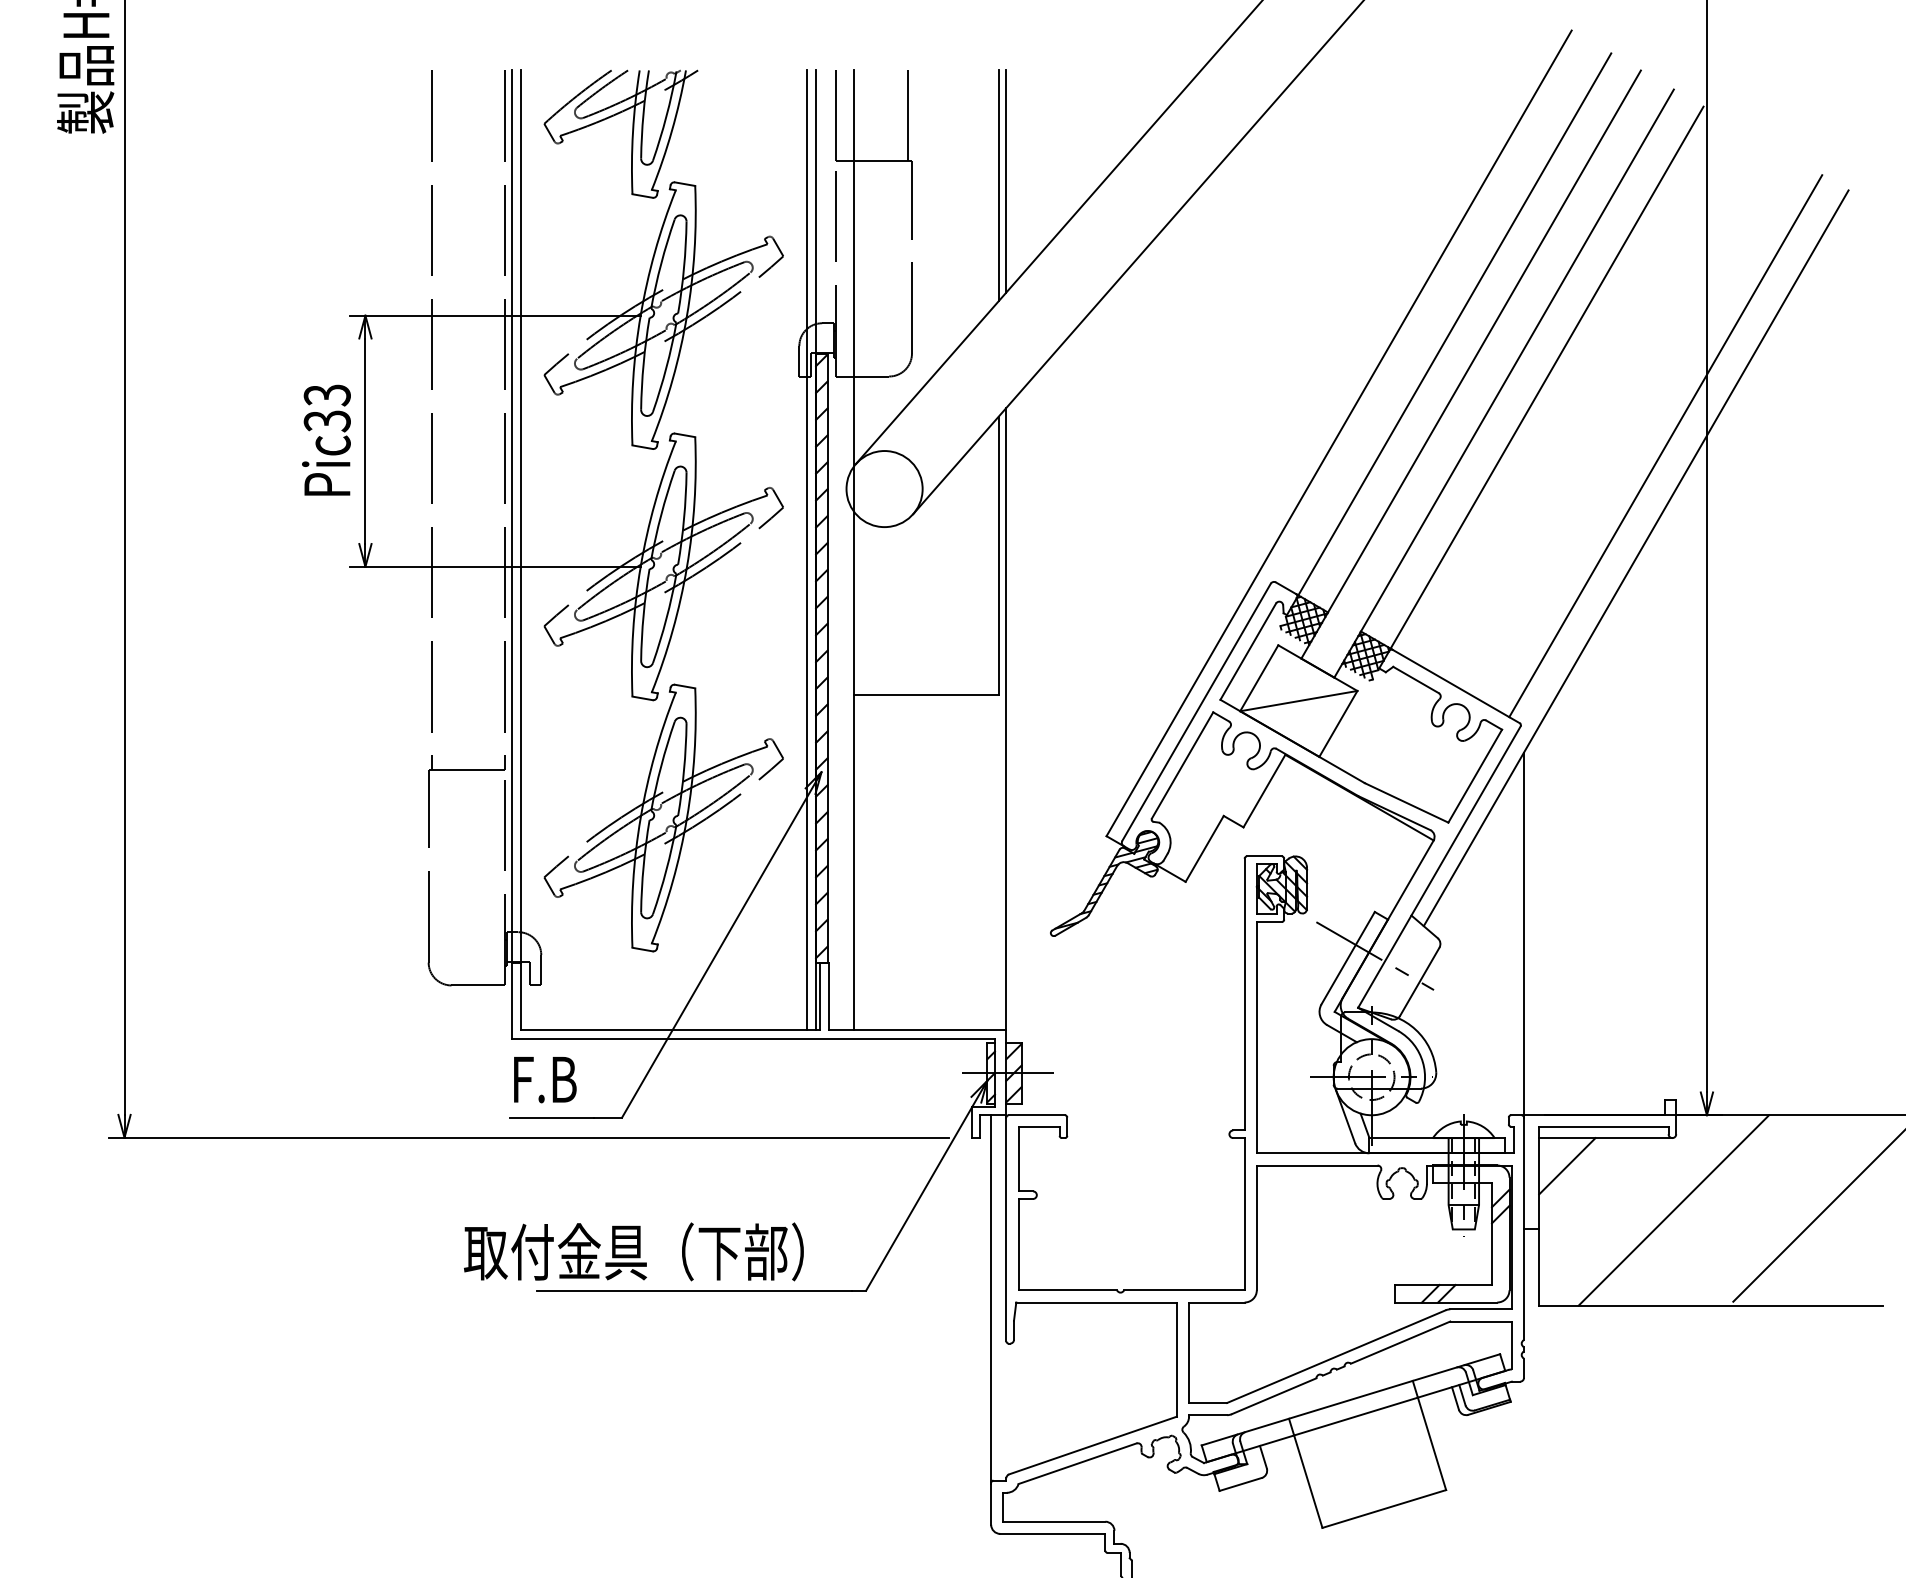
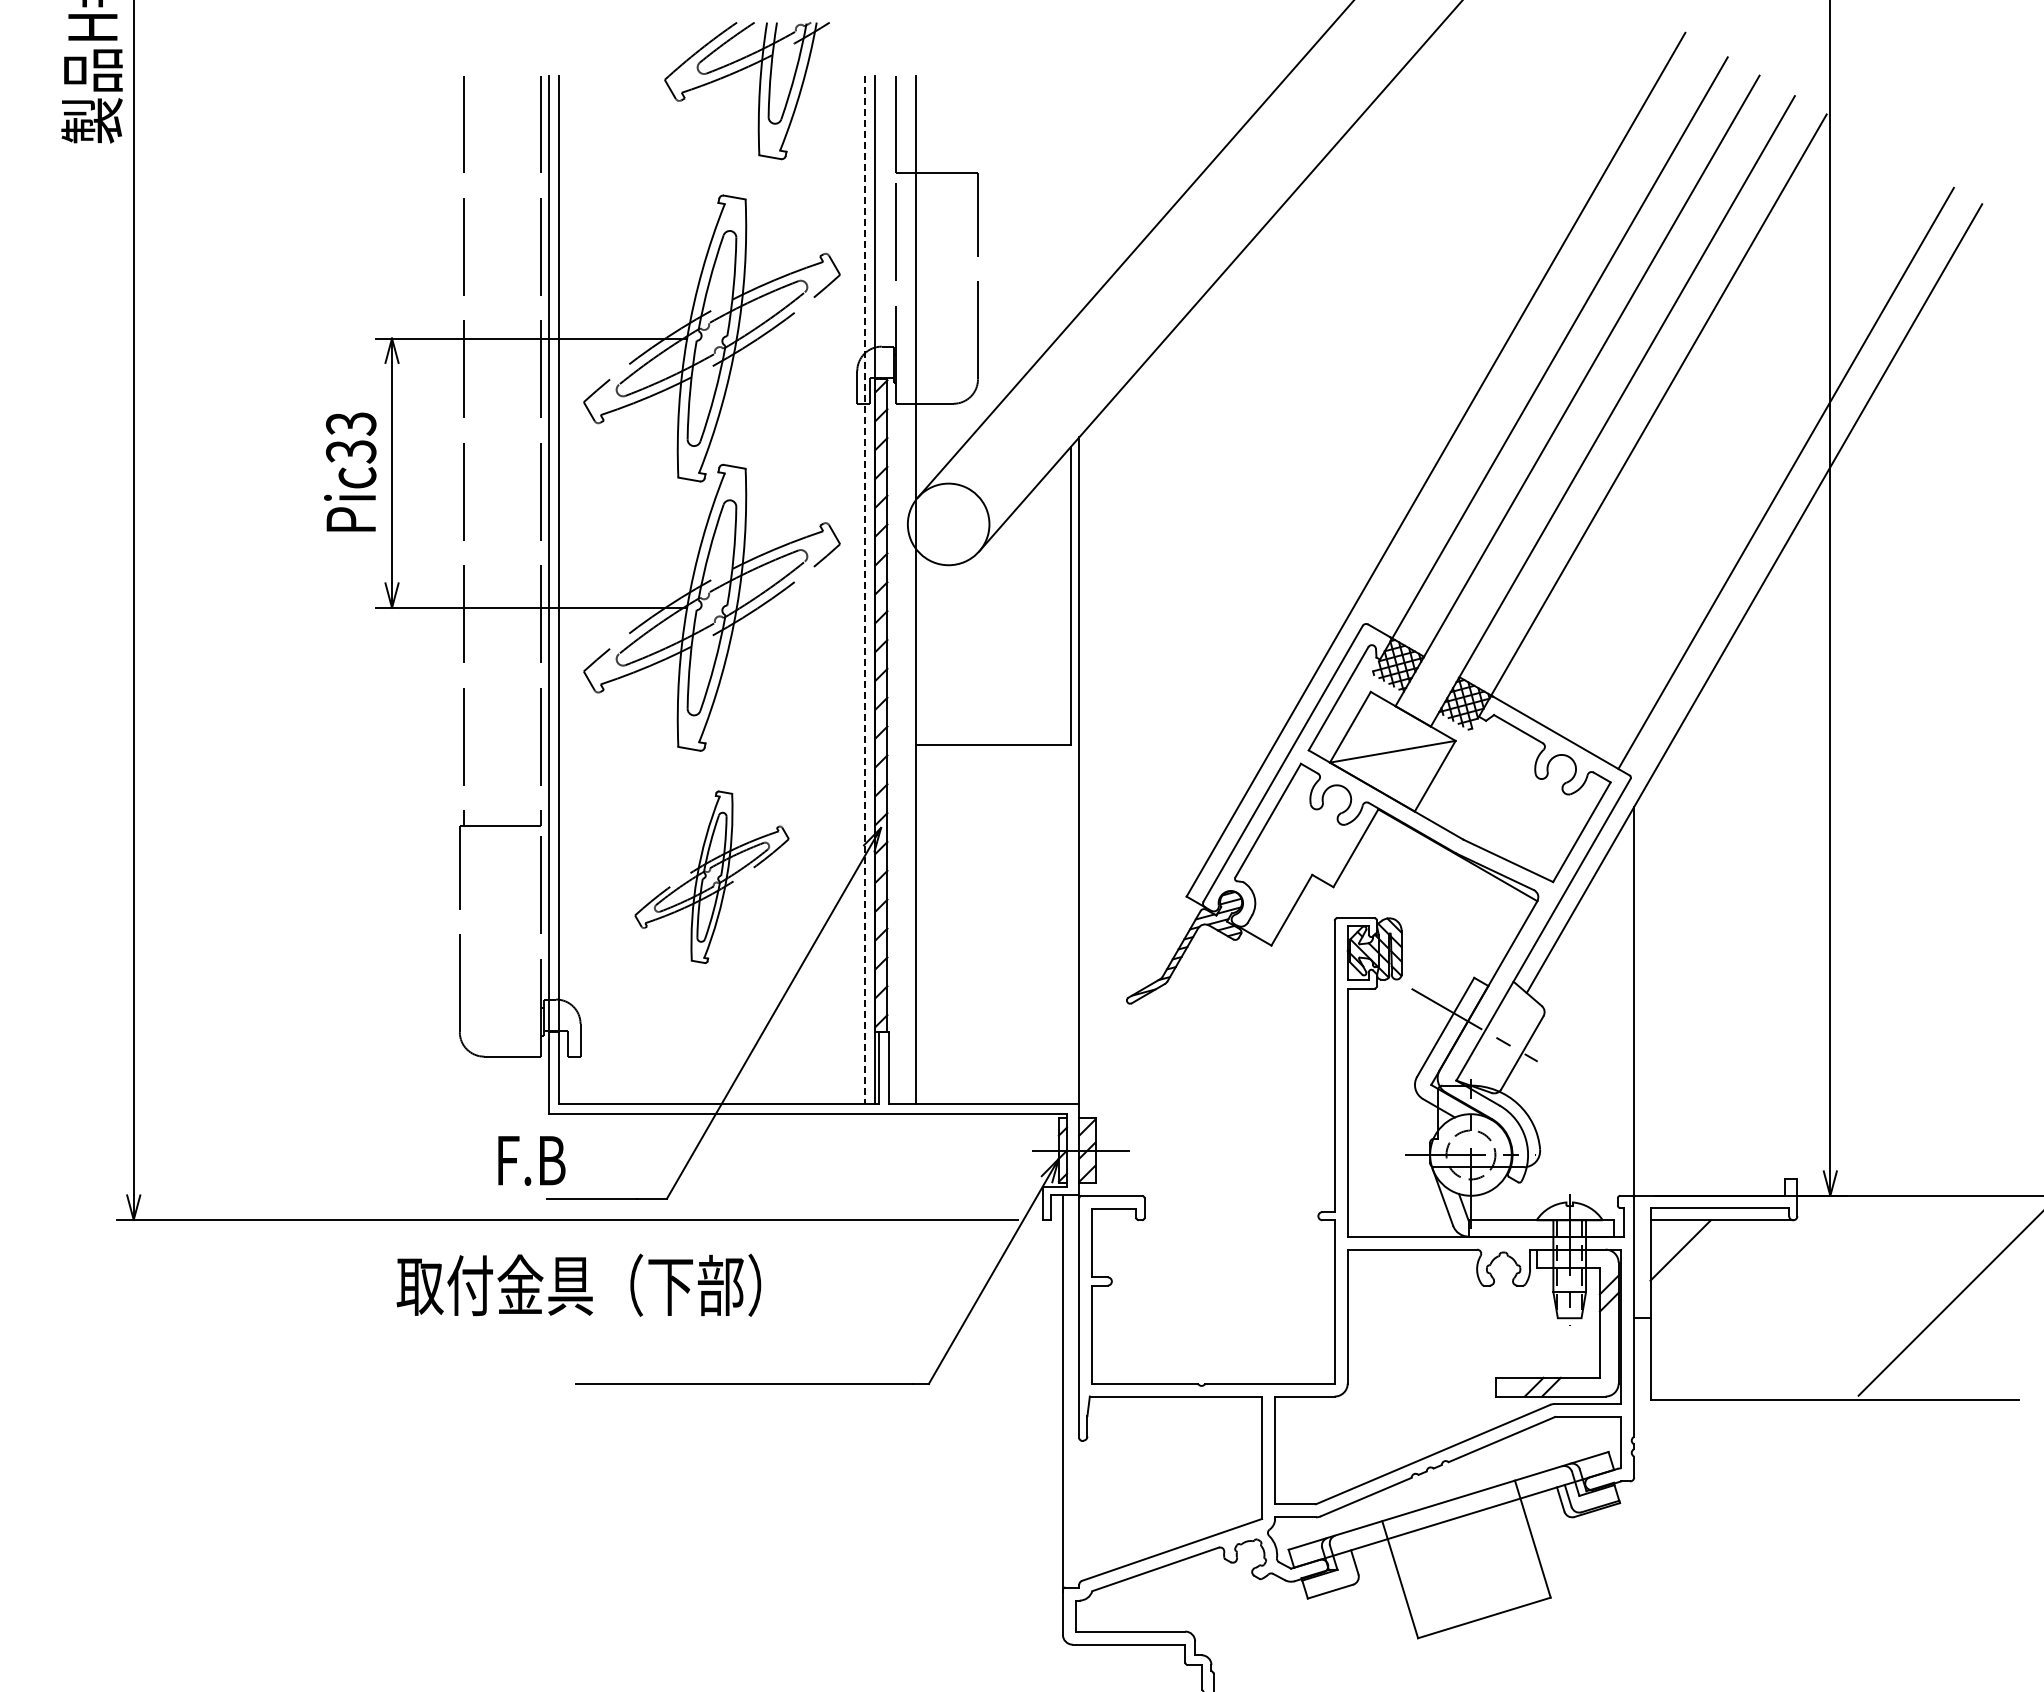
line: (907, 115) -> (973, 123), removed
part: (631, 134) -> (758, 91), moved
line: (1006, 181) -> (1079, 194), removed
line: (999, 185) -> (1071, 198), removed
line: (807, 550) -> (865, 590), solid -> dashed
part: (663, 818) -> (711, 877), size x0.6
text: (544, 1079) -> (531, 1160), moved
line: (1673, 1210) -> (1794, 1297), removed
text: (633, 1251) -> (578, 1284), moved

